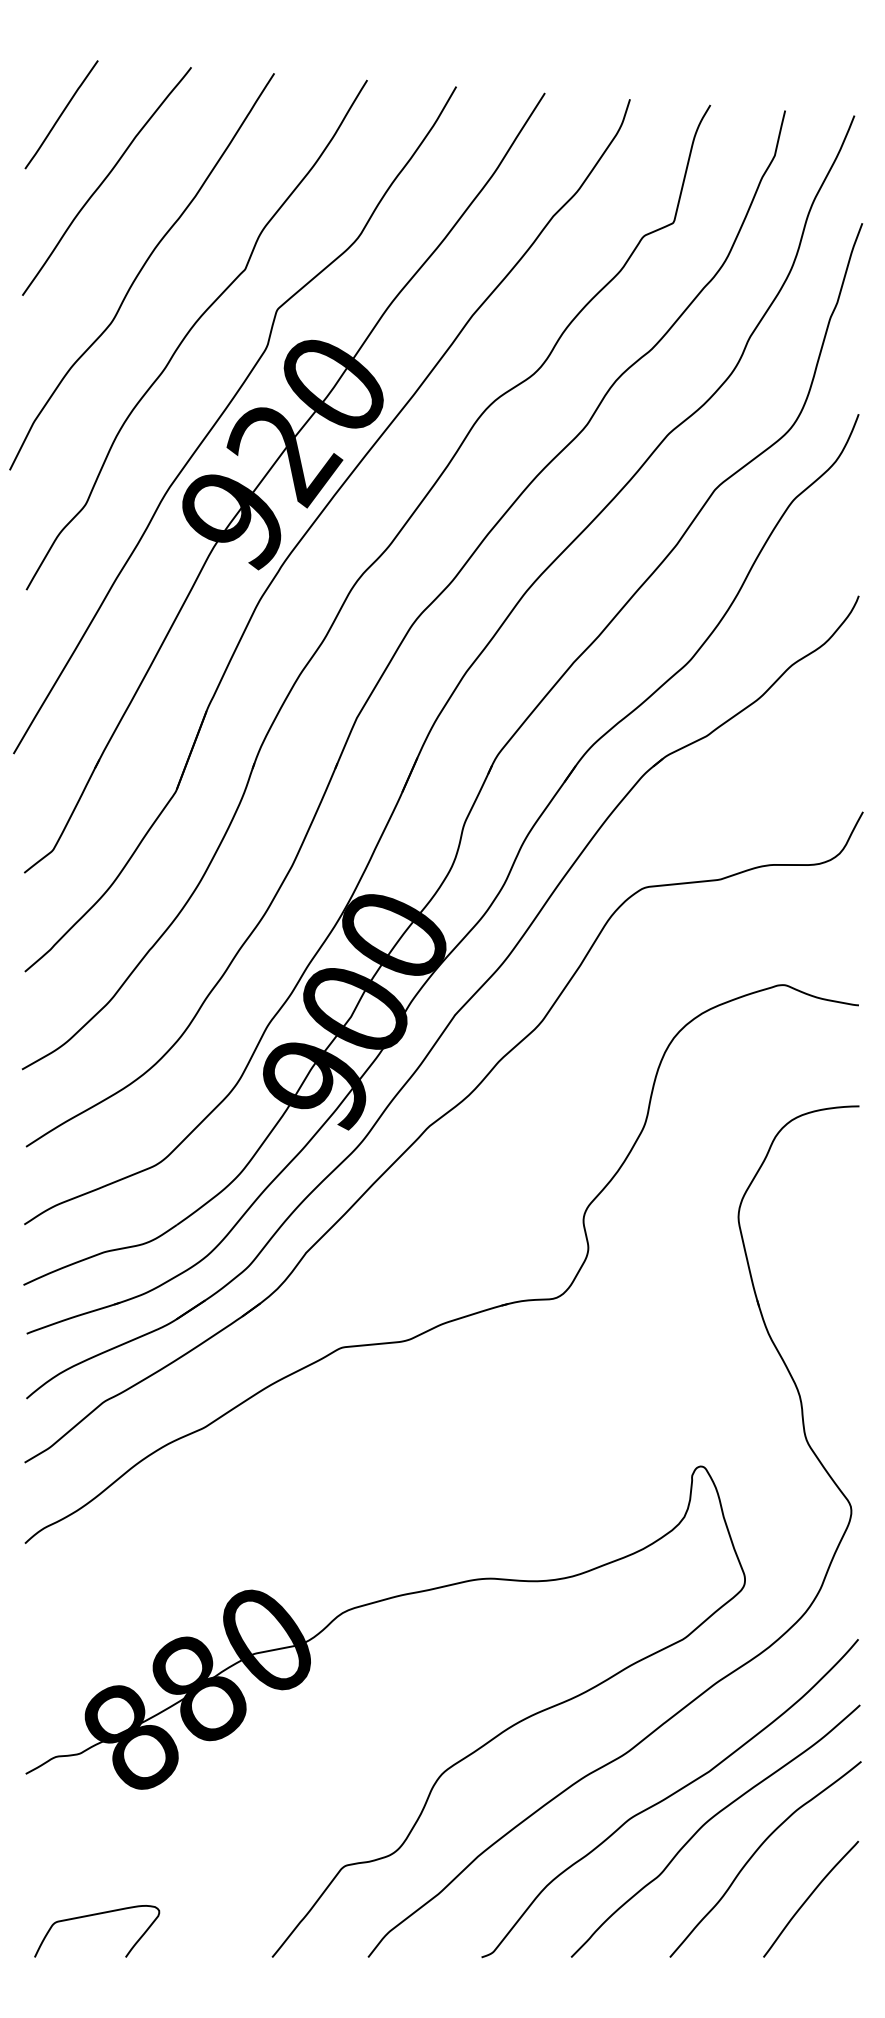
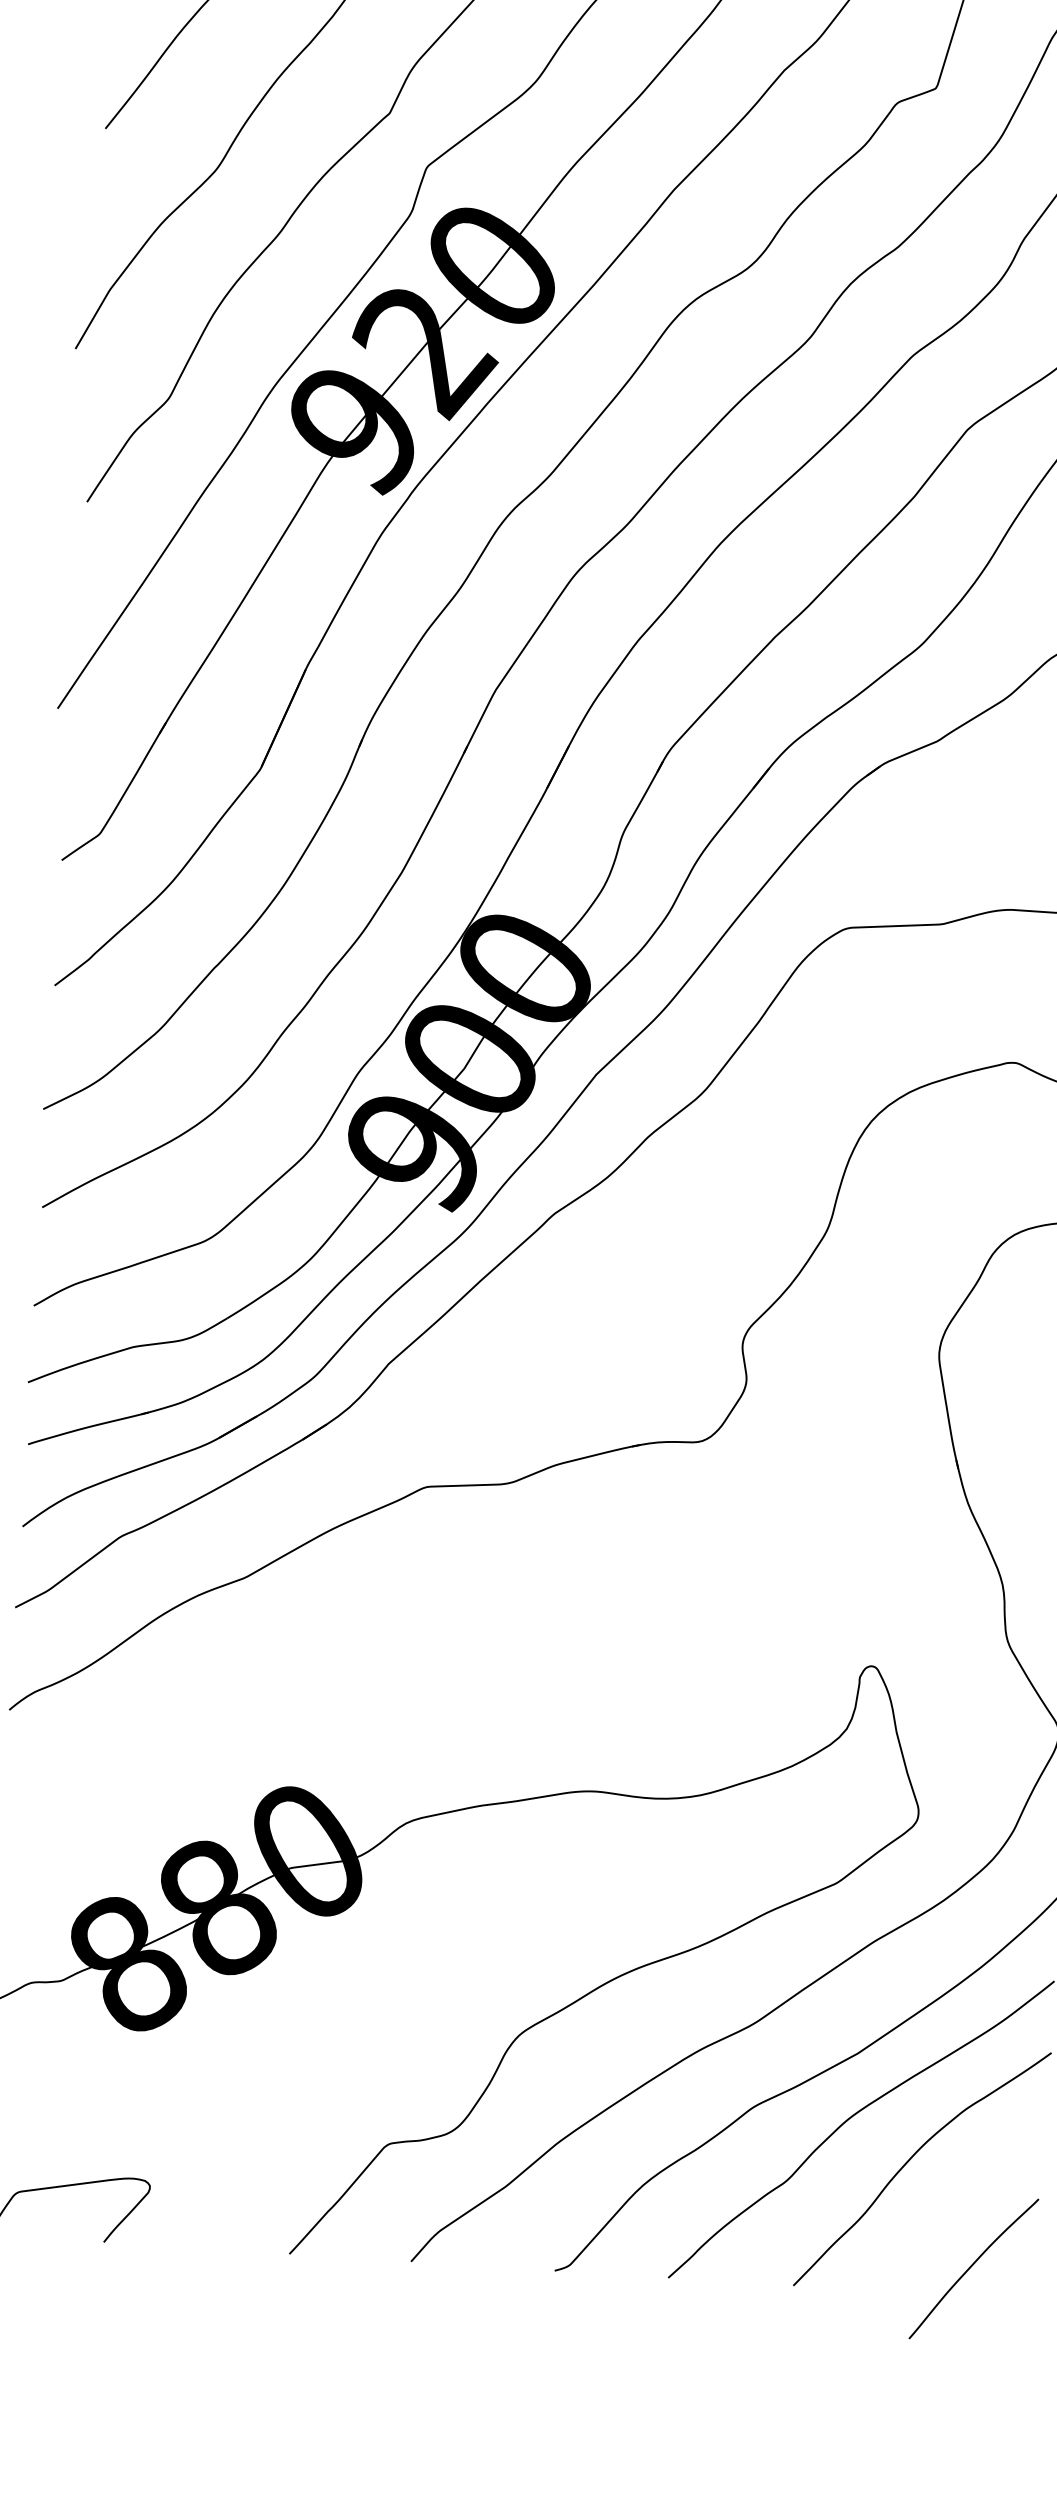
curve: (809, 1898) -> (971, 2267), moved

